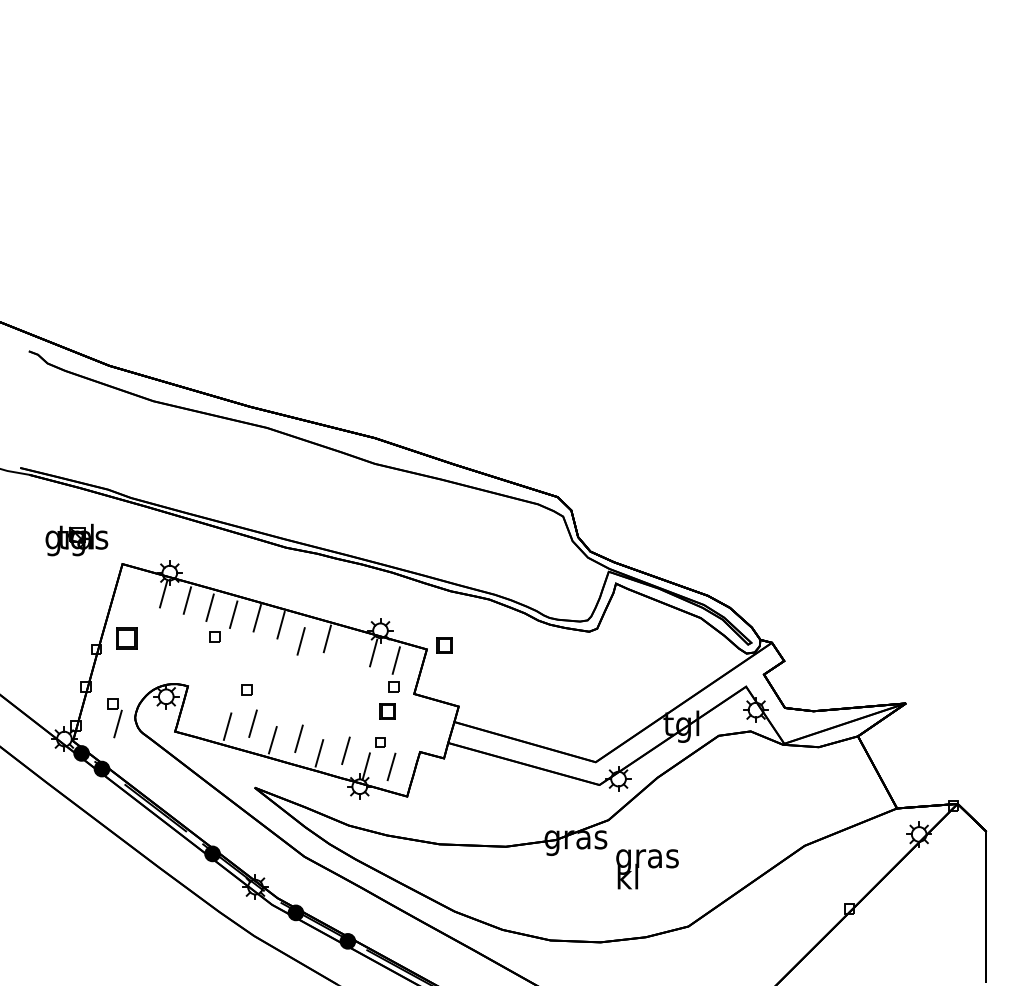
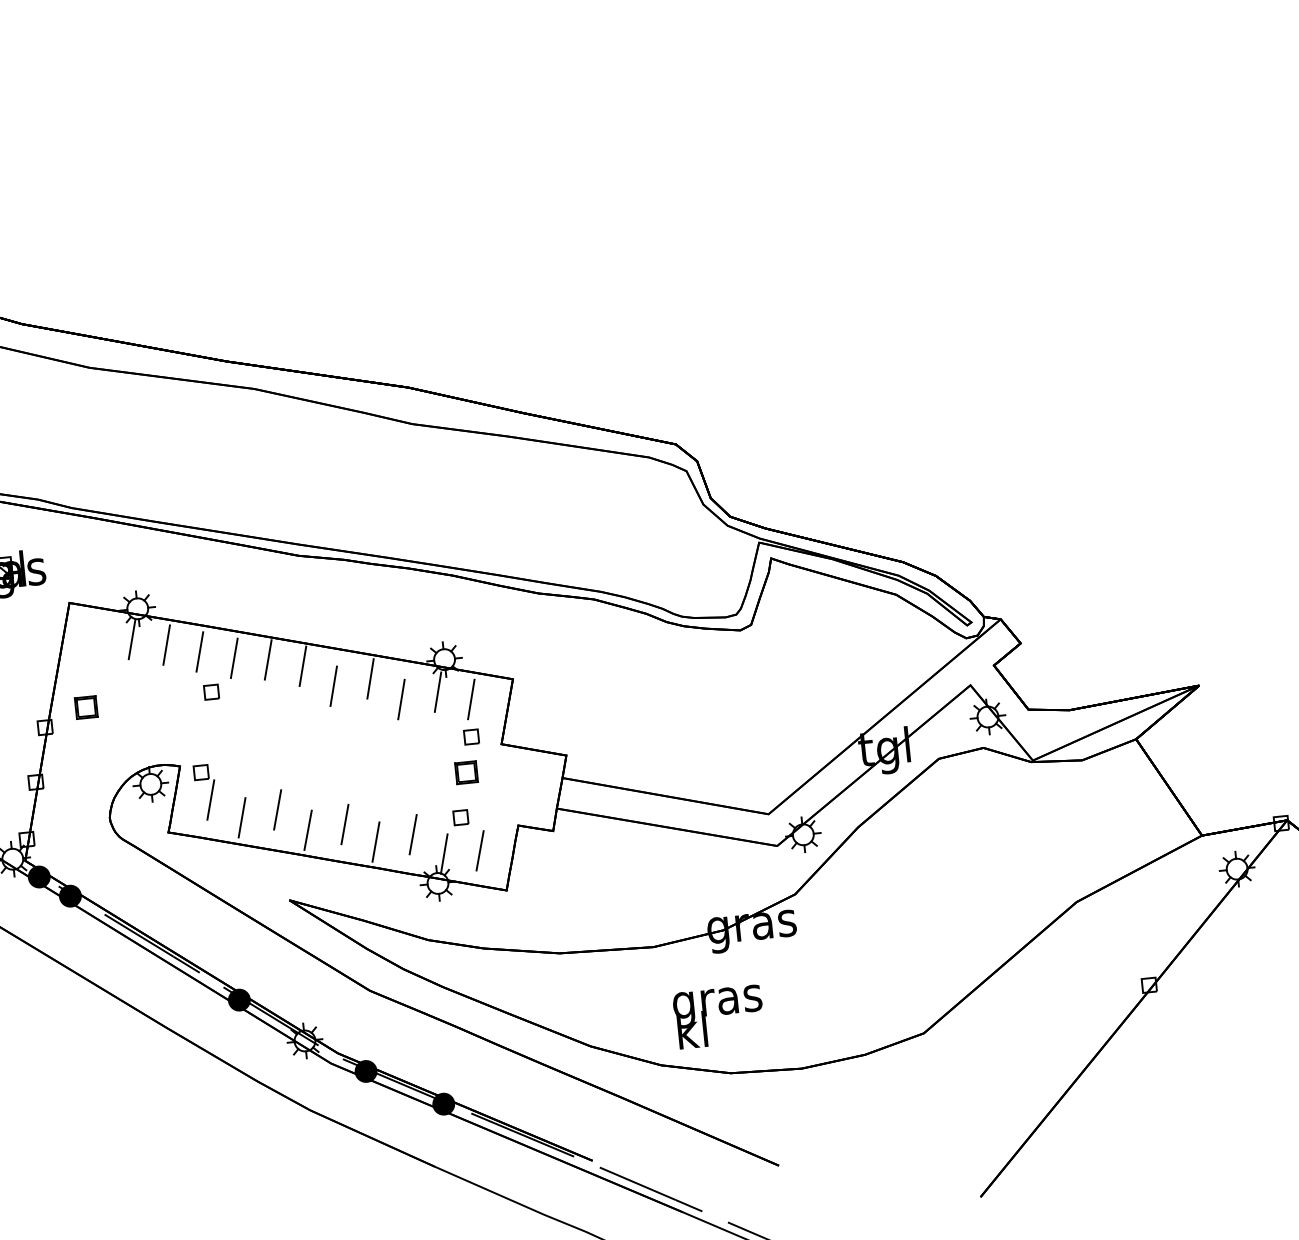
part: (126, 638) -> (85, 707), size x0.71
part: (444, 645) -> (537, 671), removed
line: (347, 655) -> (401, 699), added
part: (246, 689) -> (263, 762), removed
part: (114, 718) -> (204, 792), moved
text: (647, 869) -> (719, 1017), moved

